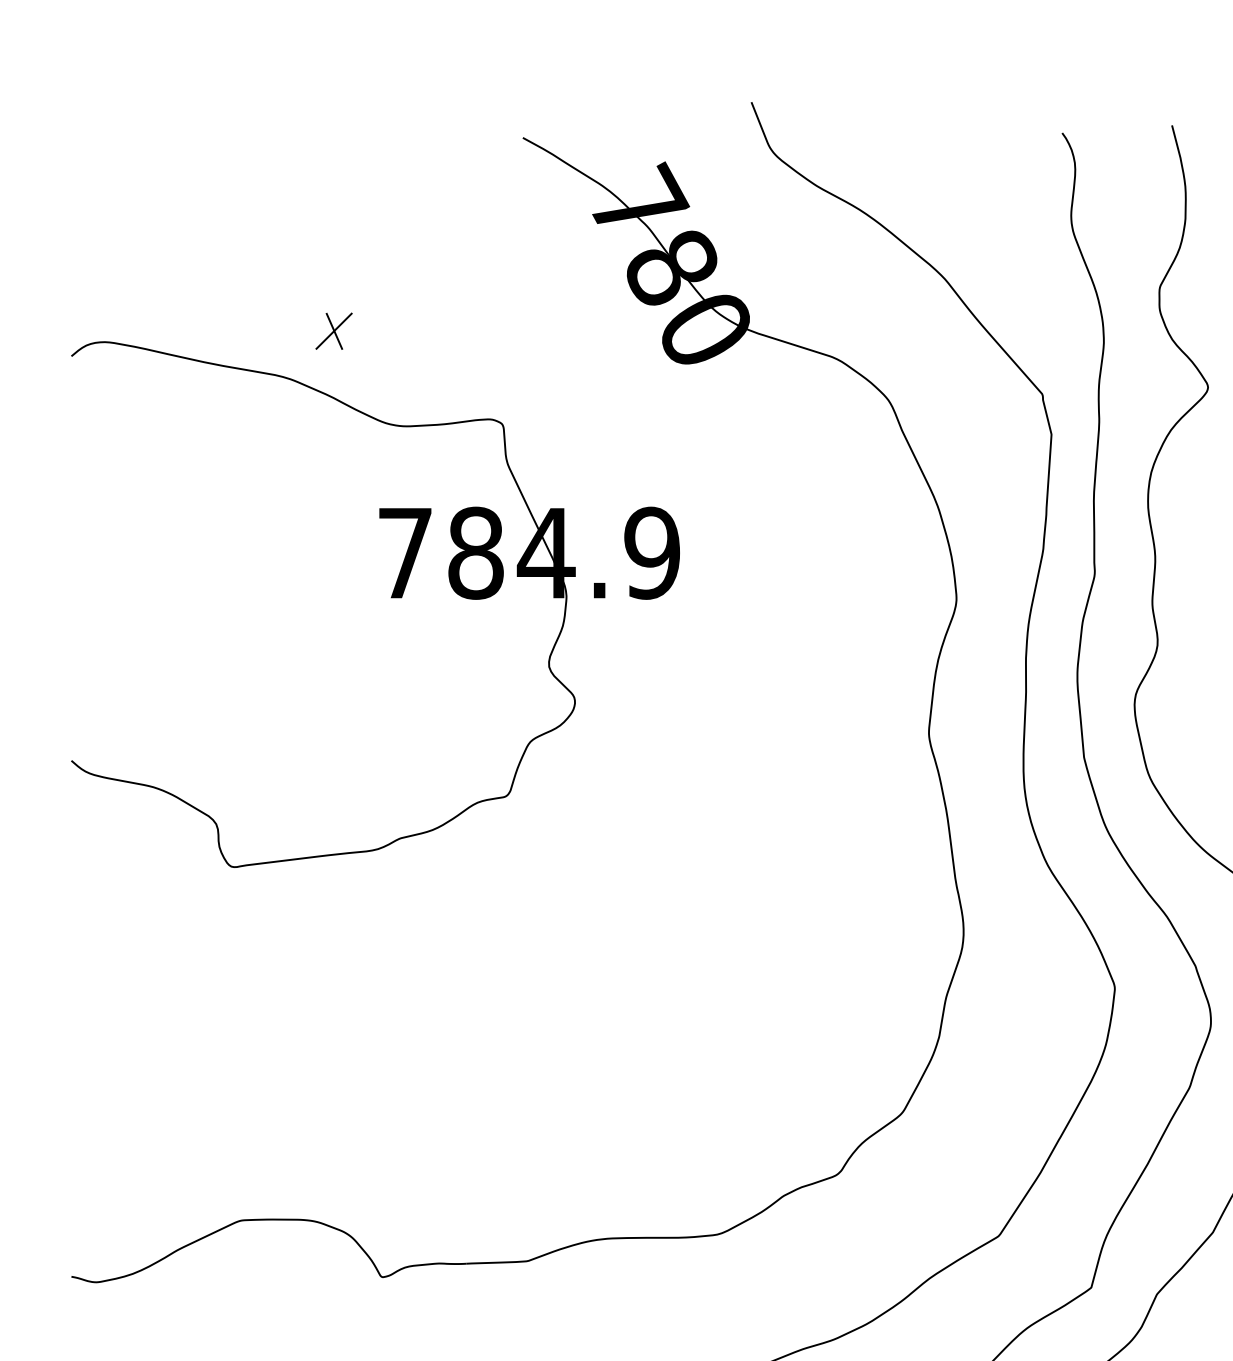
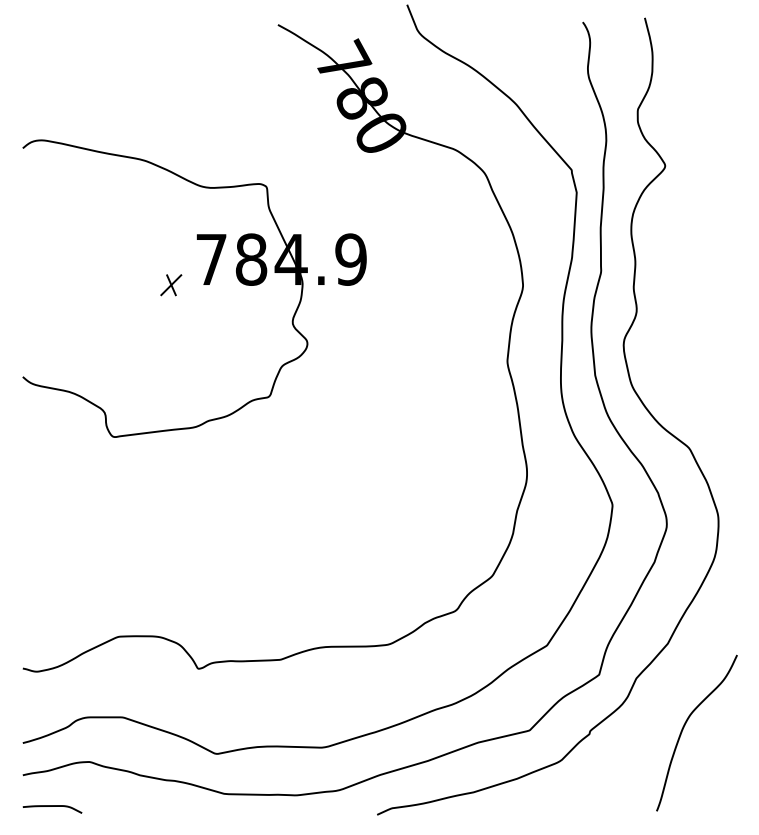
part: (334, 331) -> (171, 285), moved

